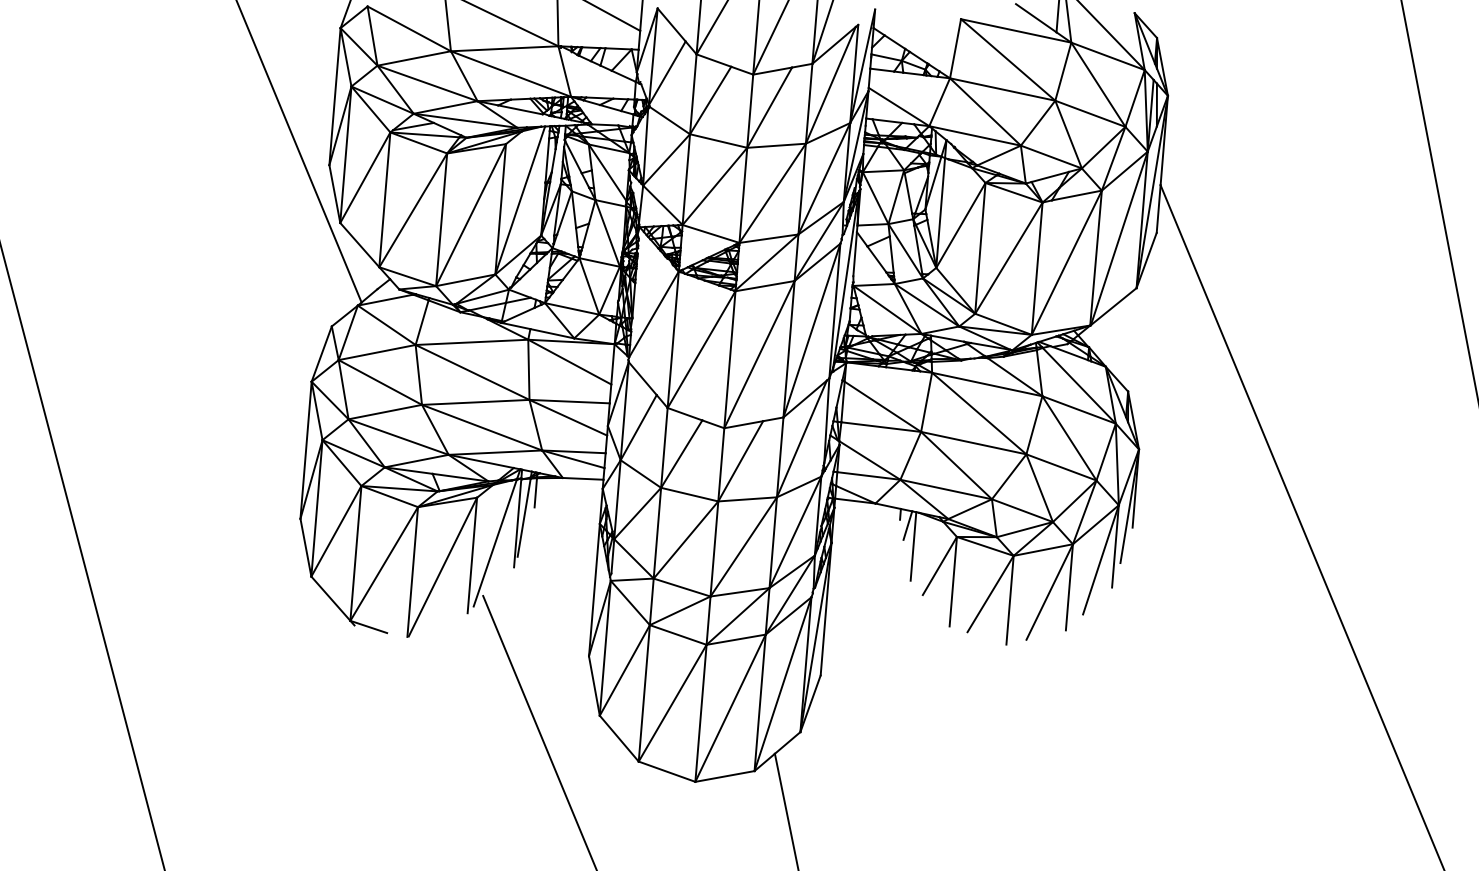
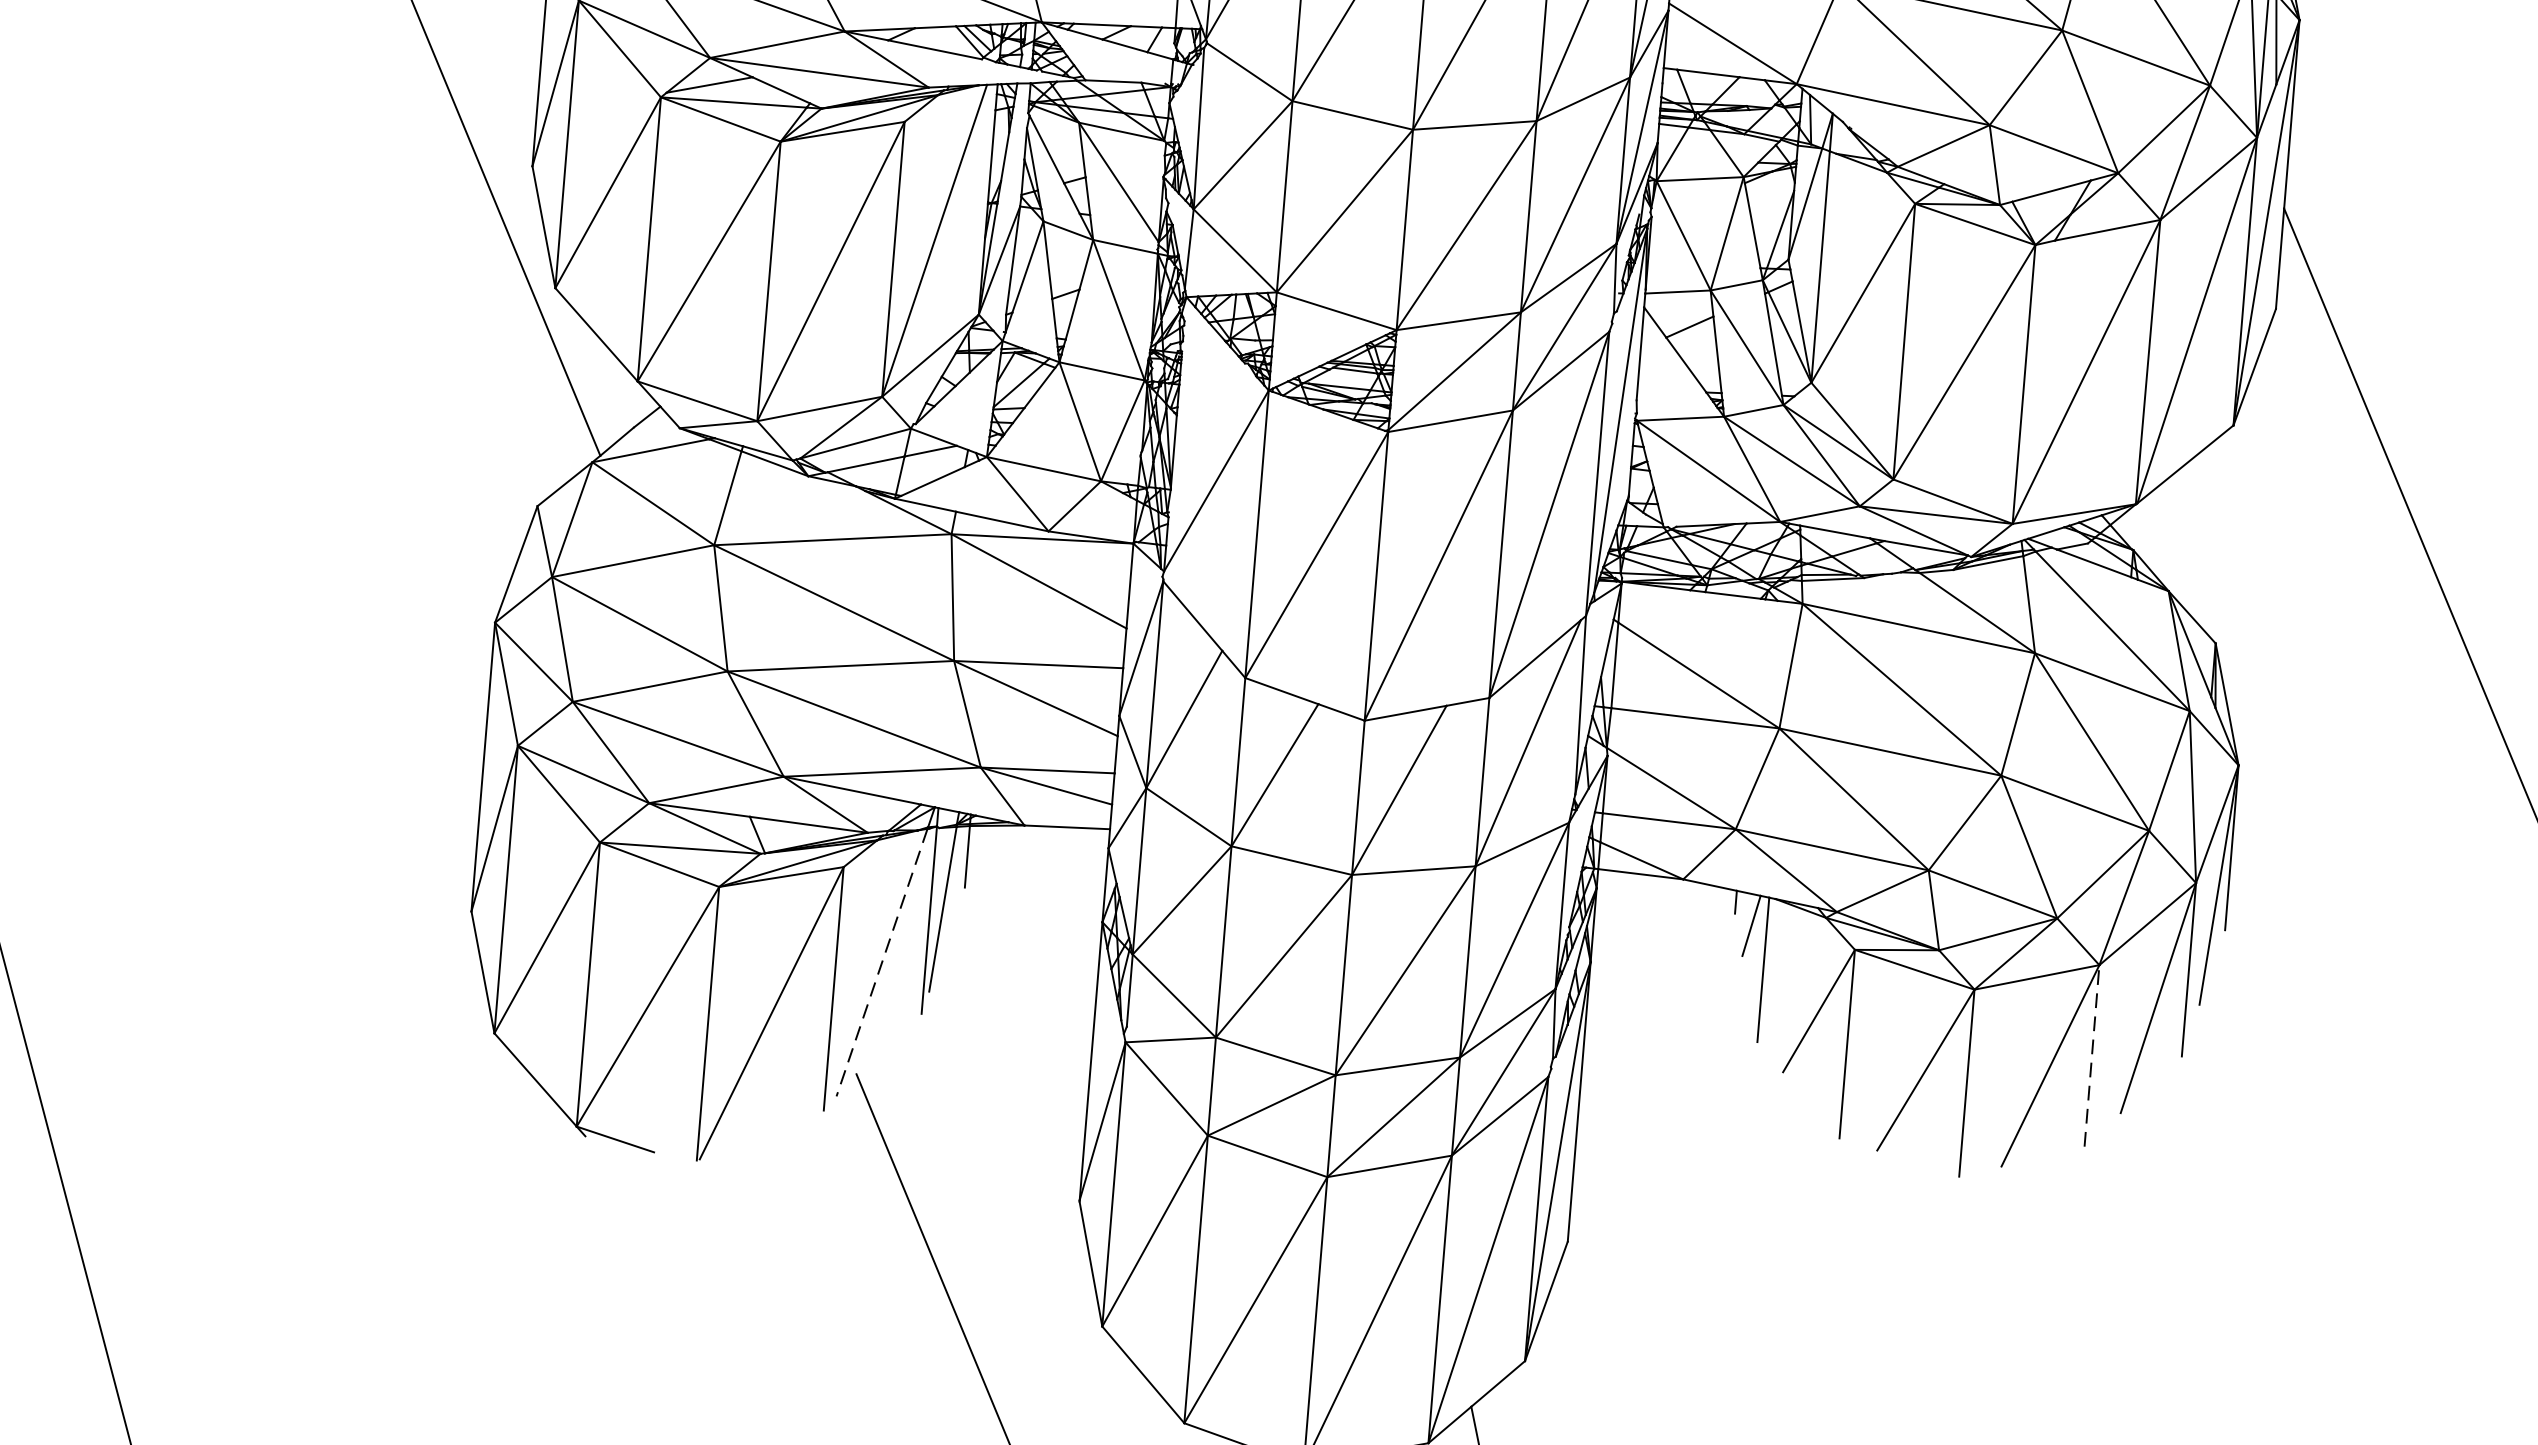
line: (495, 543) -> (882, 963), solid -> dashed
line: (1069, 586) -> (2092, 1054), solid -> dashed

